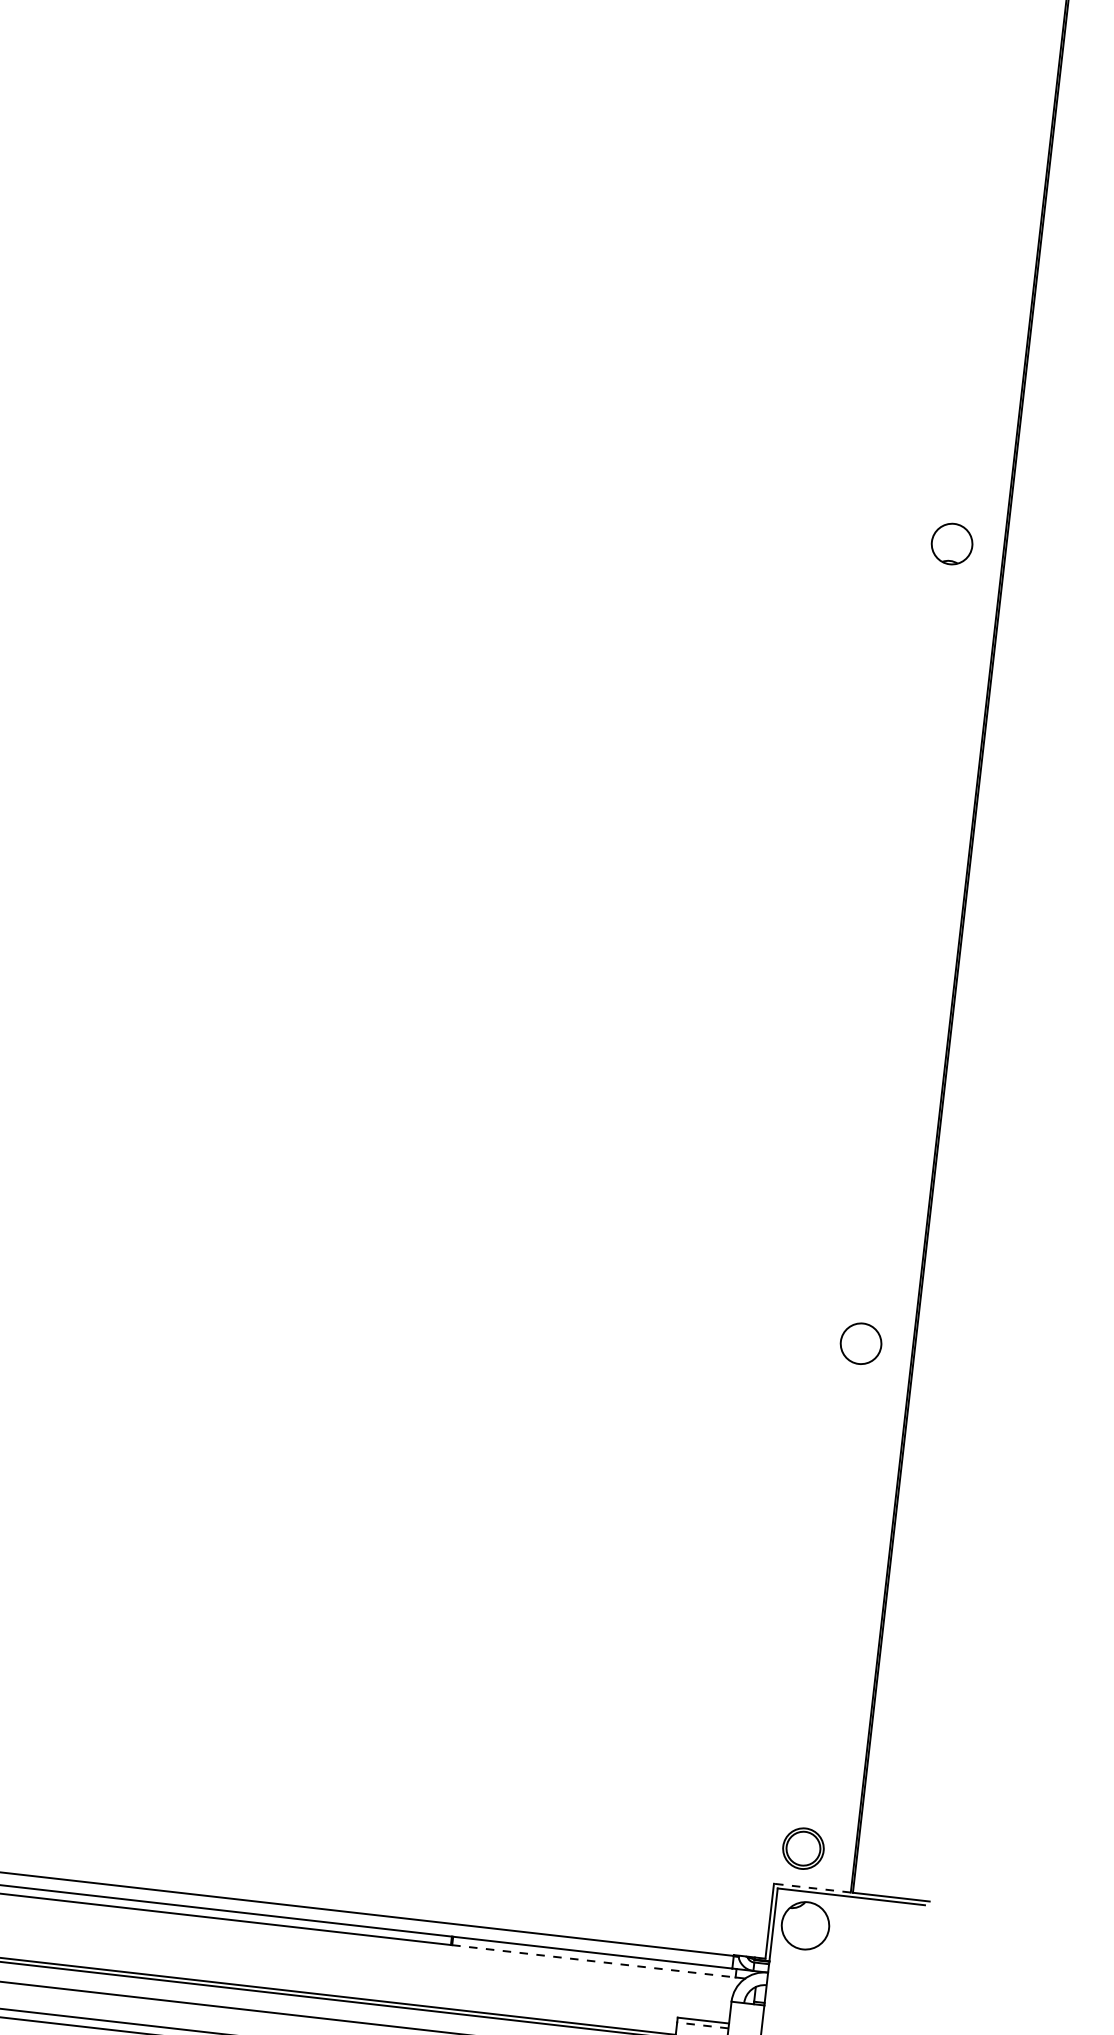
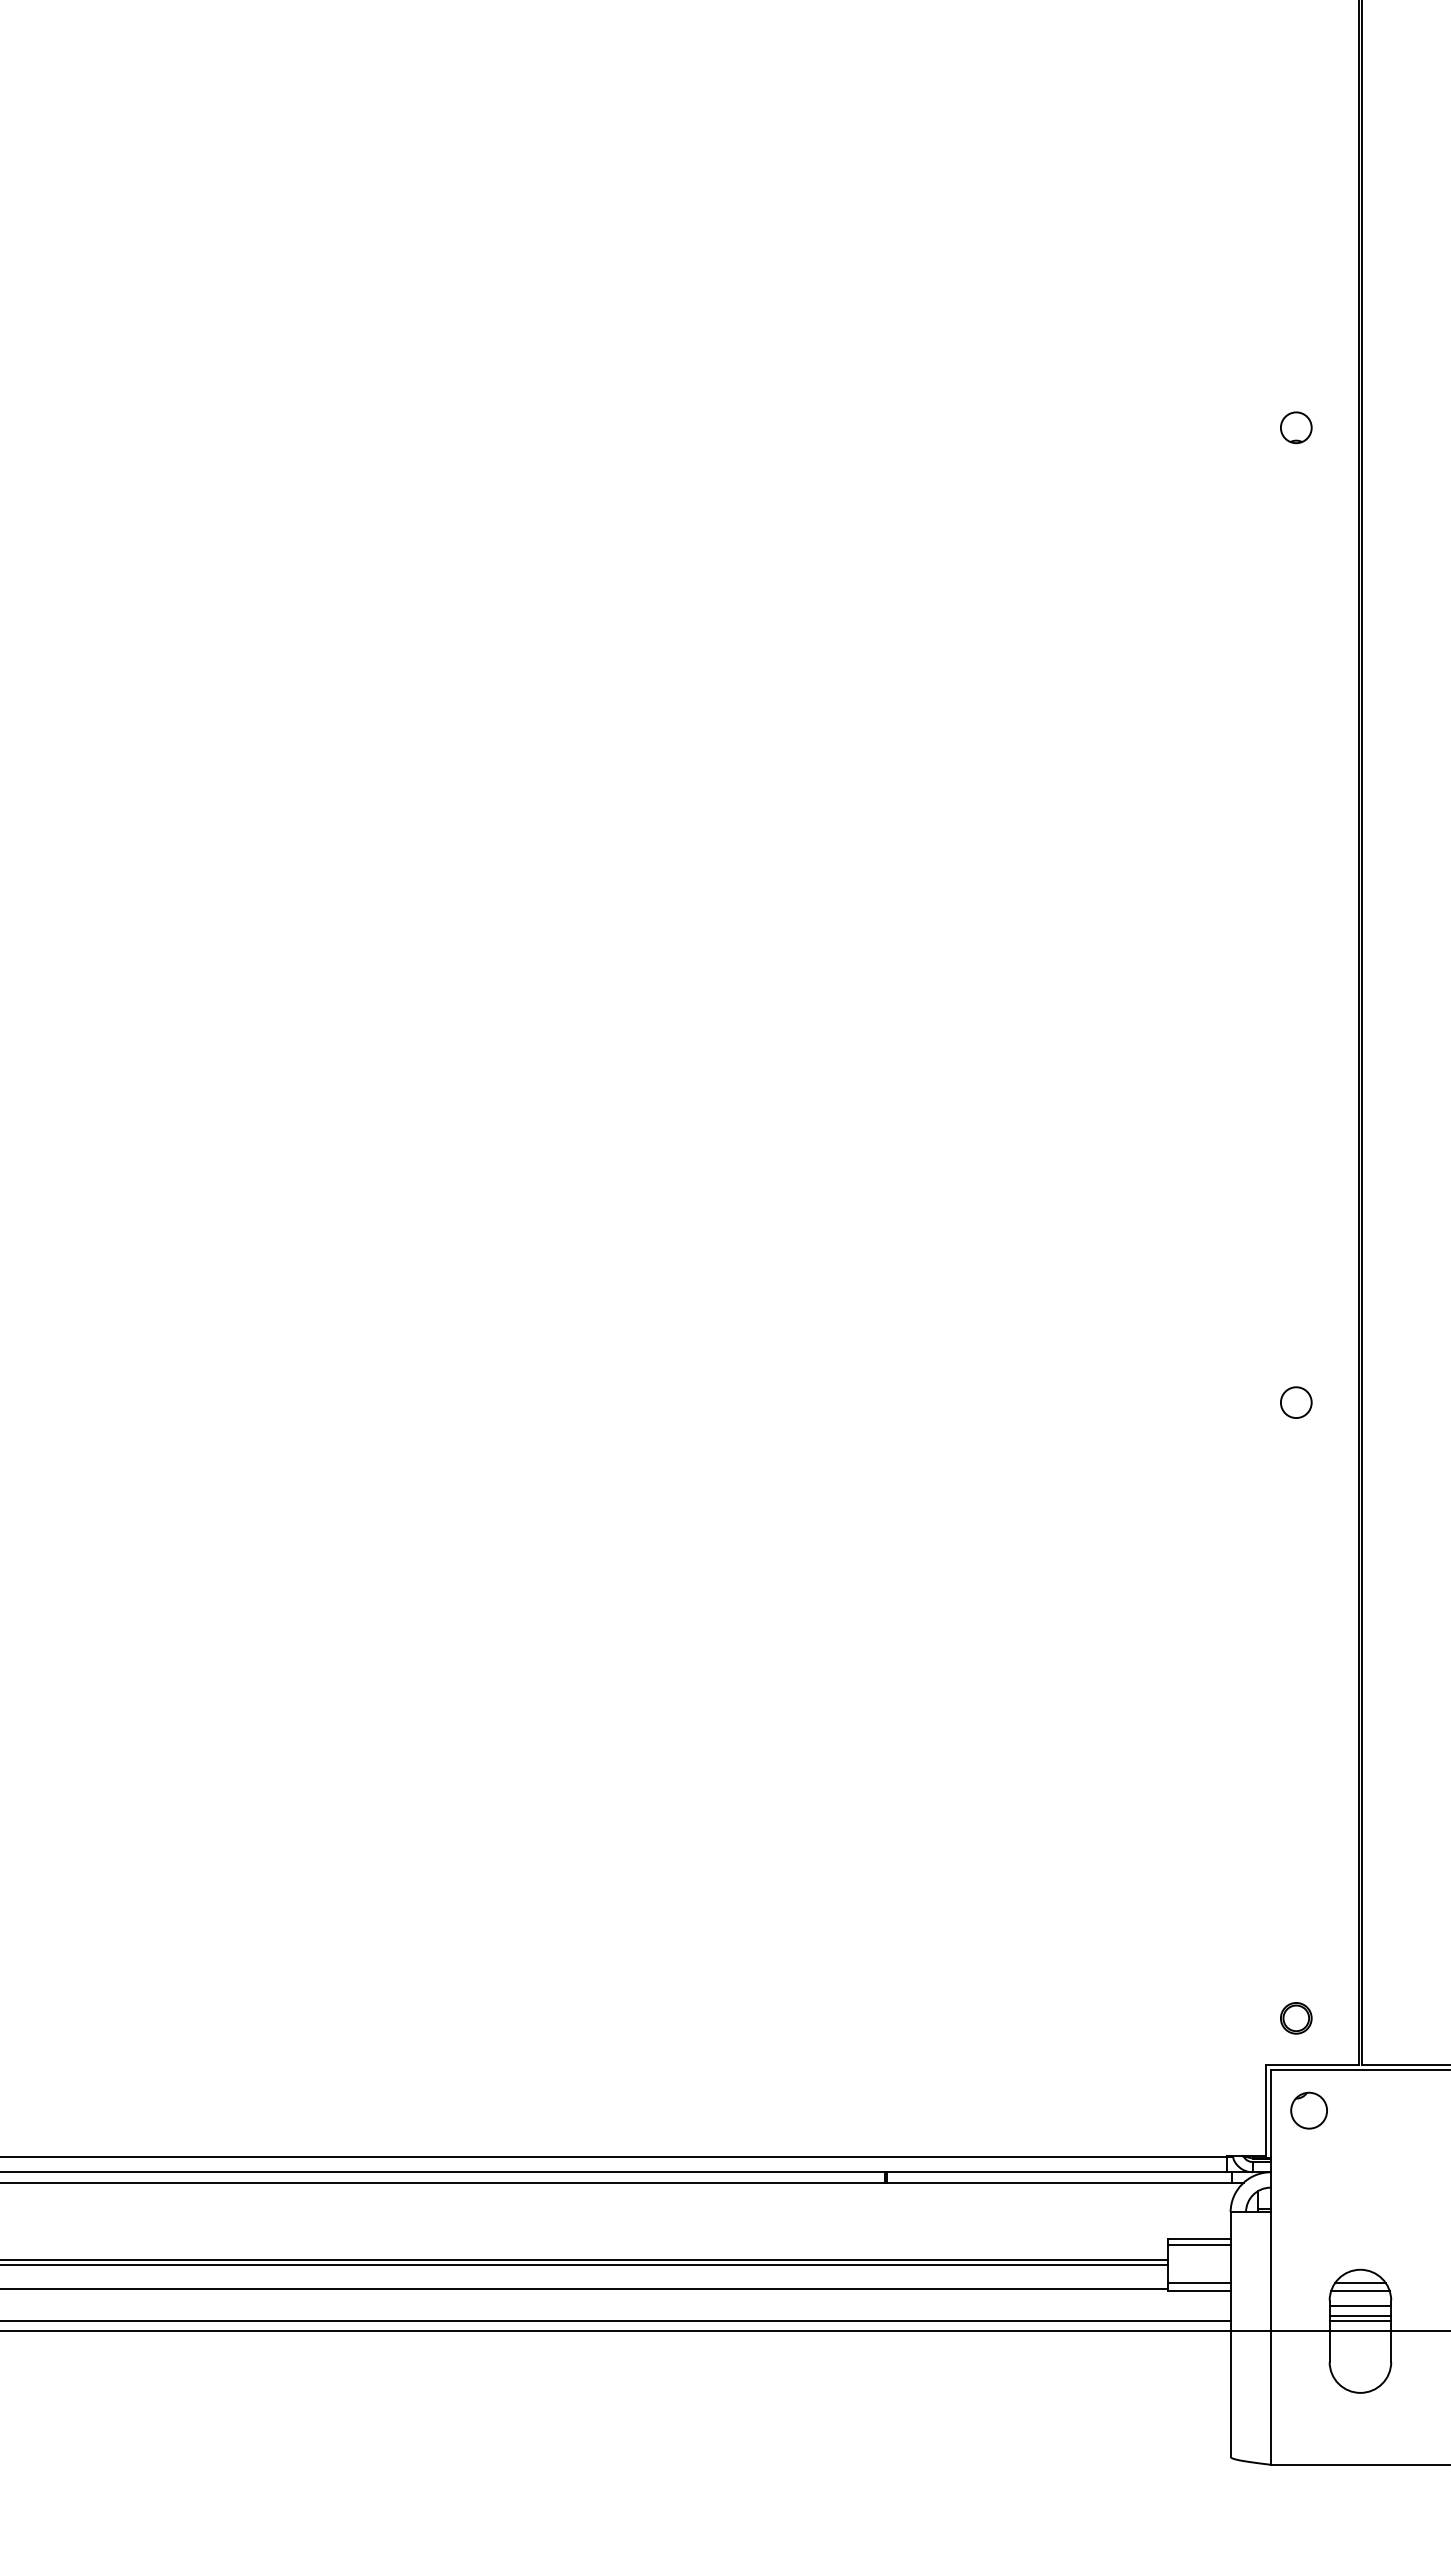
part: (952, 543) -> (1296, 427), size x0.62
circle: (860, 1343) -> (1295, 1402), size x0.62
part: (803, 1848) -> (1296, 2018), size x0.62
line: (812, 1888) -> (1312, 2064), dashed -> solid
part: (804, 1925) -> (1308, 2110), size x0.62
line: (593, 1961) -> (1059, 2182), dashed -> solid
line: (702, 2025) -> (1198, 2244), dashed -> solid

